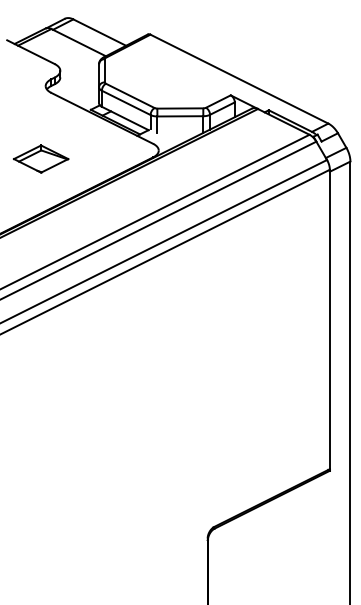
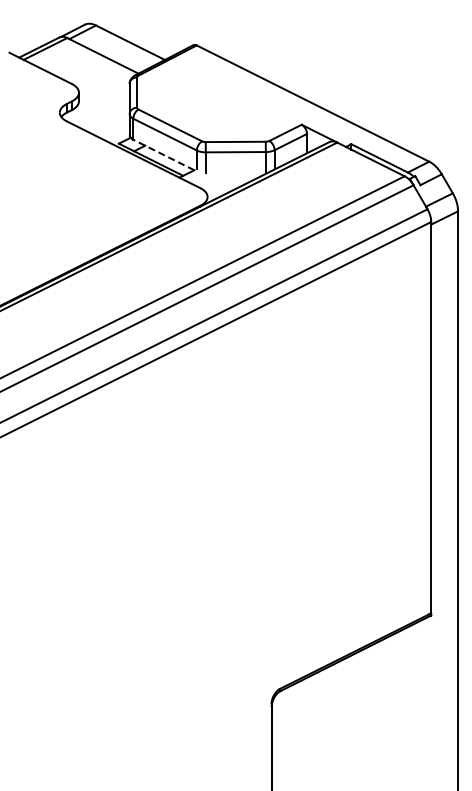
line: (125, 118) -> (163, 154), solid -> dashed
part: (40, 158) -> (53, 207), removed

